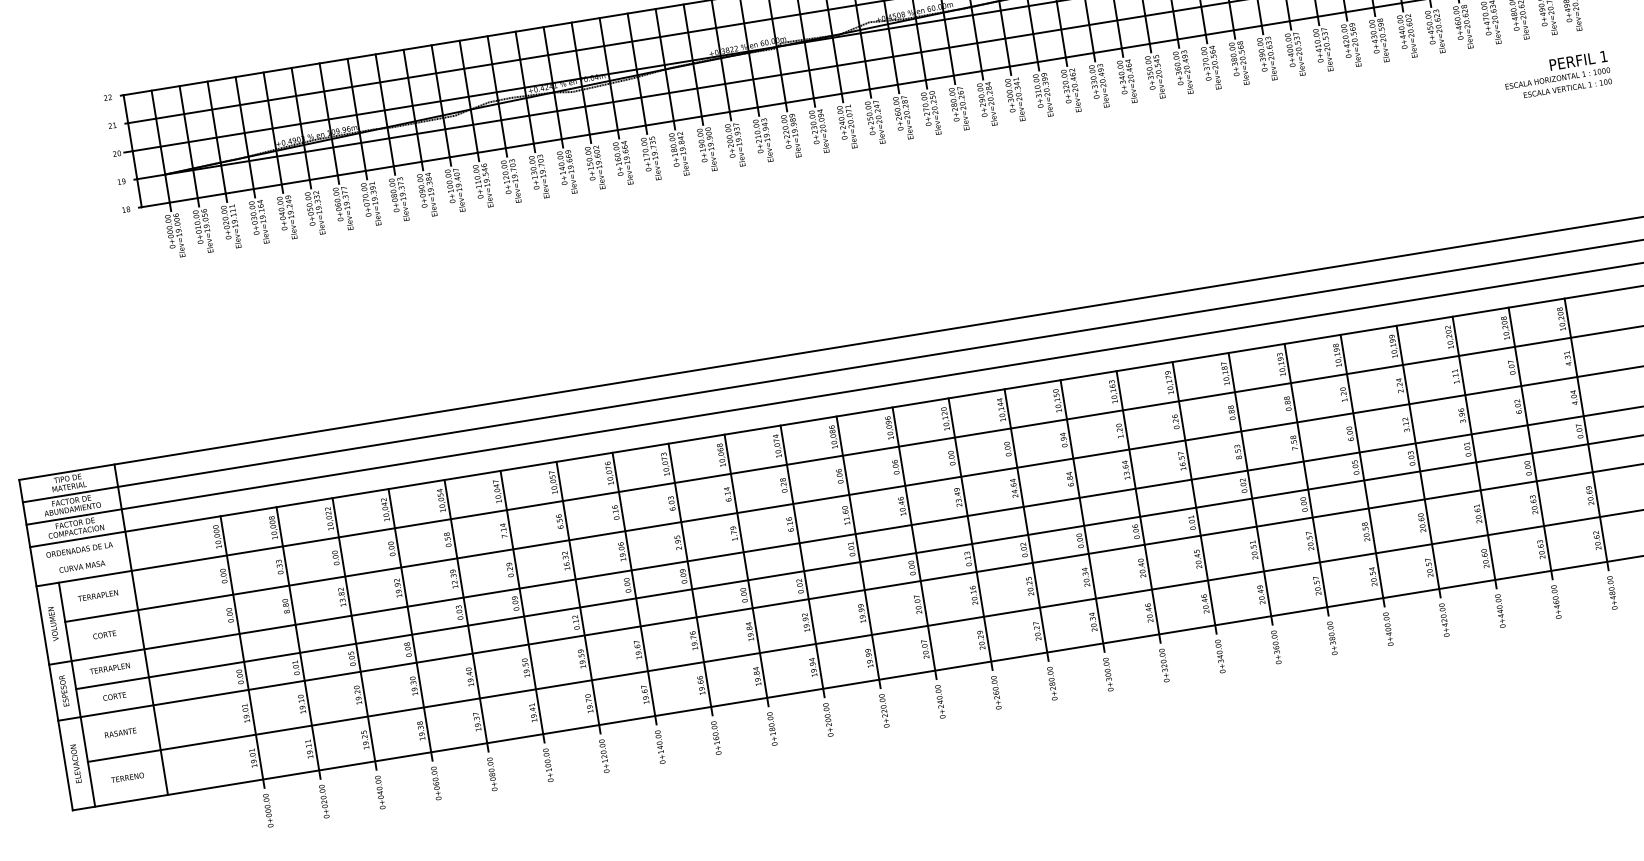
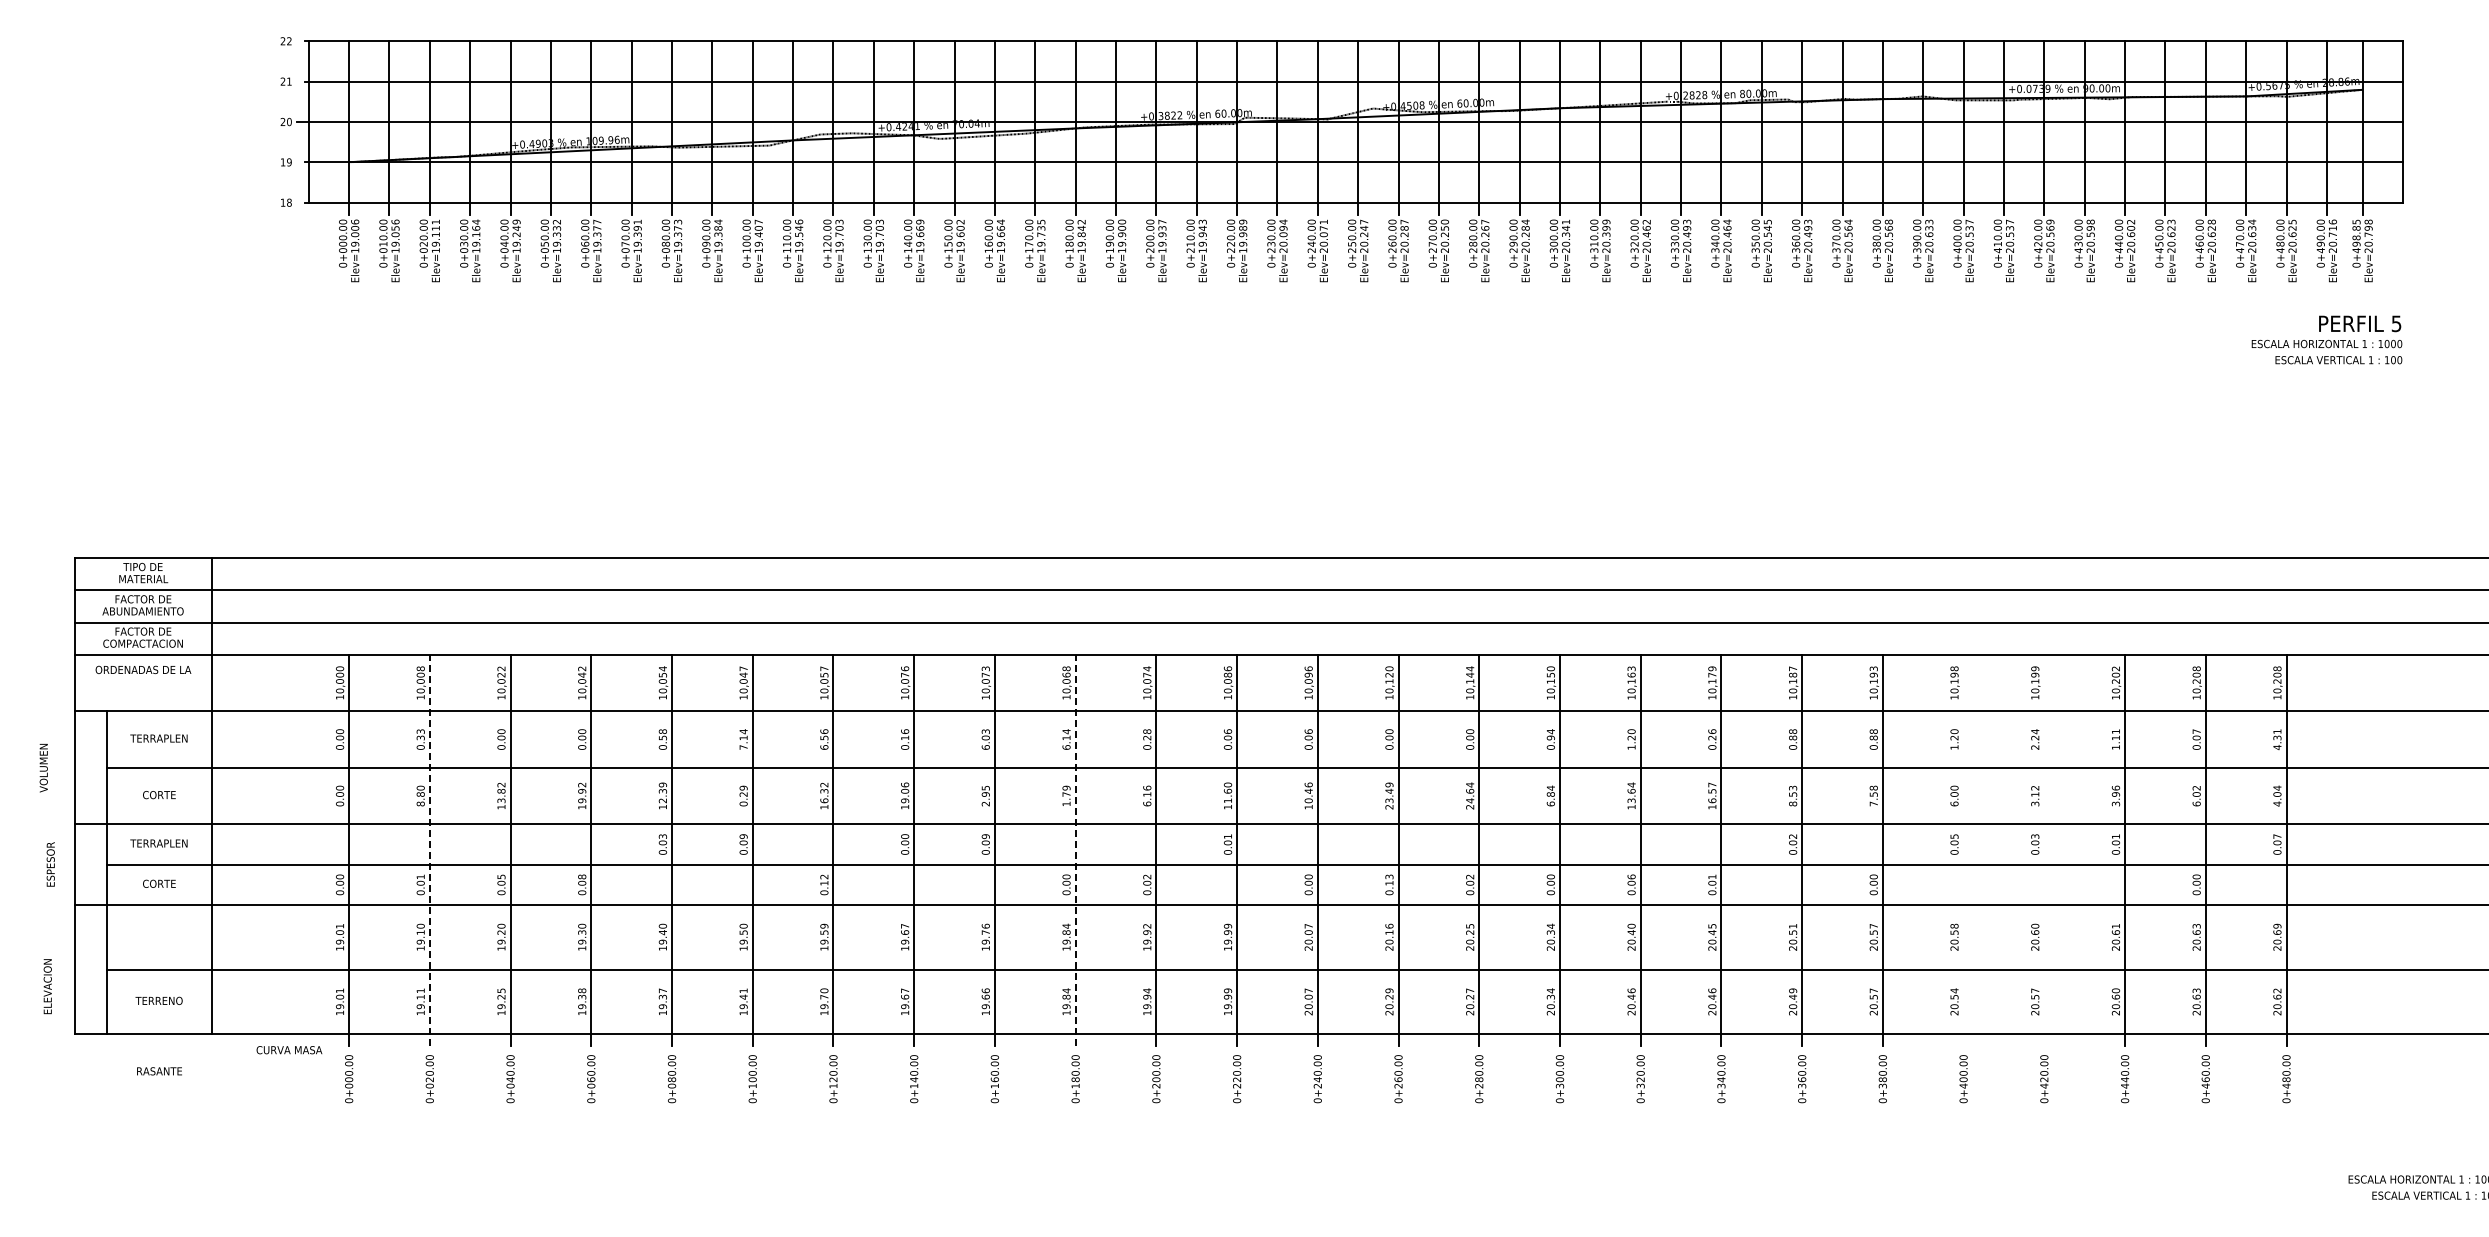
text: (1603, 56) -> (2396, 323), 1 -> 5
line: (1418, 461) -> (2044, 850), removed
line: (1362, 470) -> (1963, 850), removed
text: (82, 566) -> (289, 1050), moved
line: (746, 570) -> (1075, 850), solid -> dashed
text: (53, 624) -> (43, 768), moved
line: (298, 643) -> (429, 850), solid -> dashed
text: (64, 690) -> (50, 864), moved
text: (120, 733) -> (159, 1071), moved
text: (75, 763) -> (47, 986), moved

